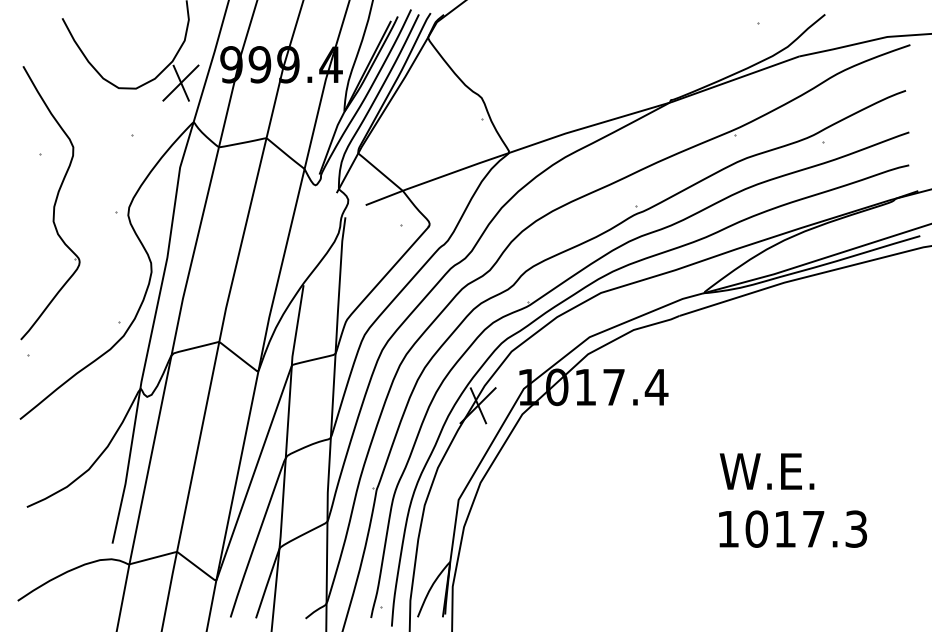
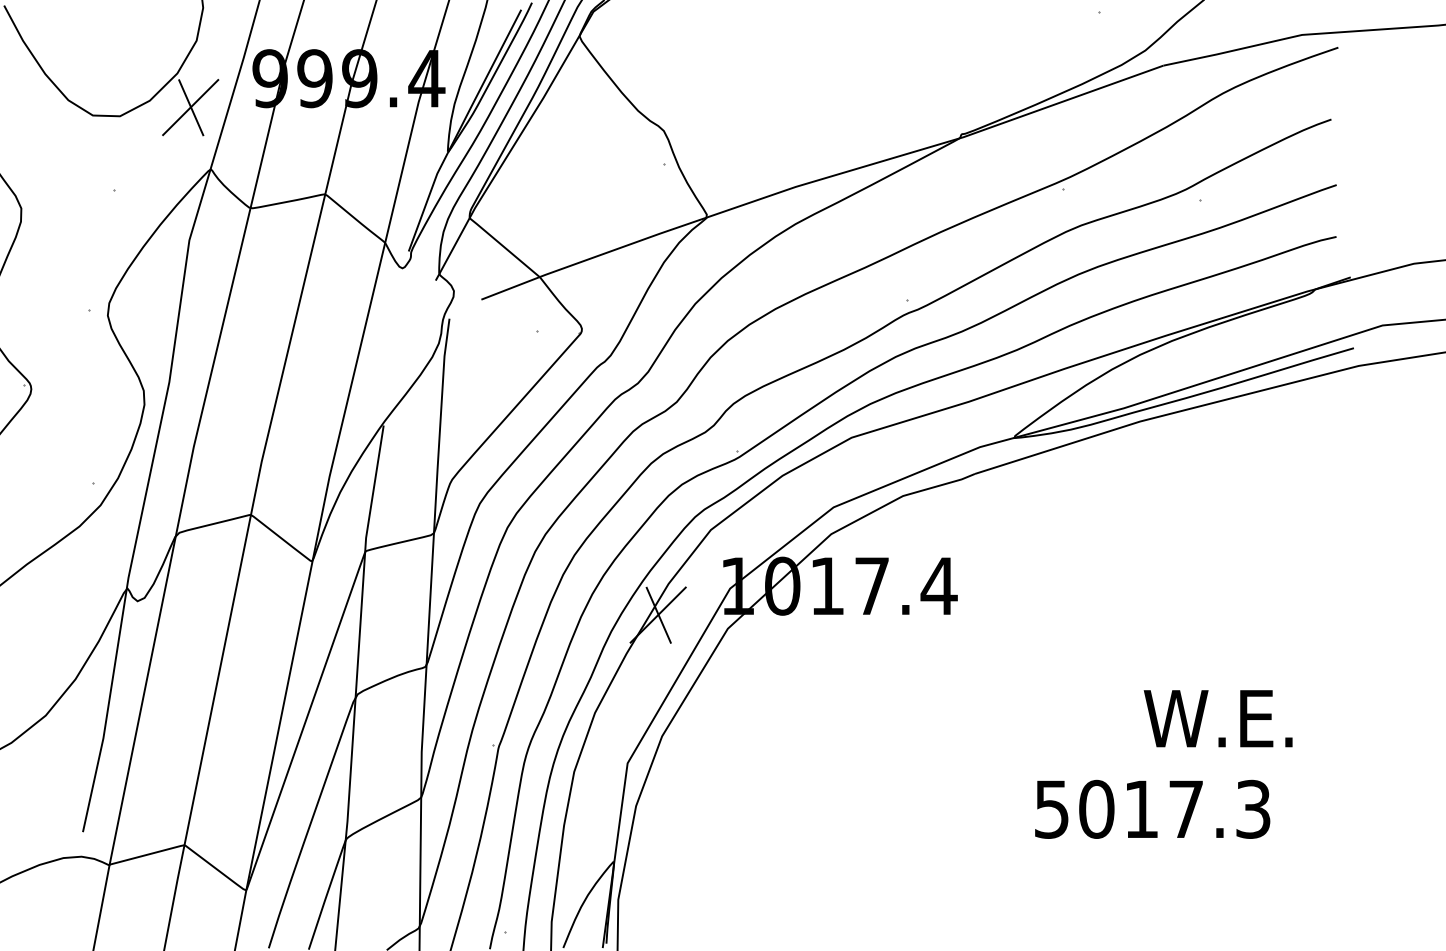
text: (766, 471) -> (1217, 718), moved
text: (727, 529) -> (1050, 809), 1017.3 -> 5017.3

